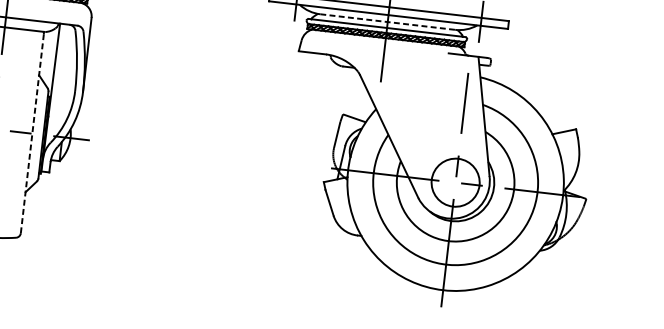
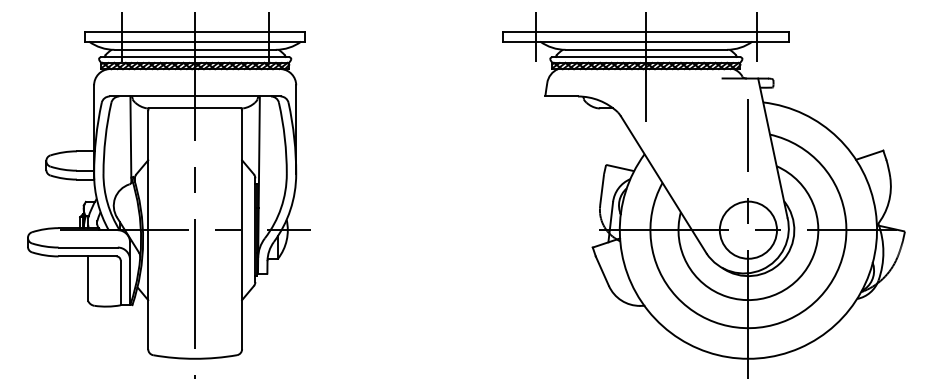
line: (387, 21) -> (646, 49), dashed -> solid
line: (32, 134) -> (242, 230), dashed -> solid

